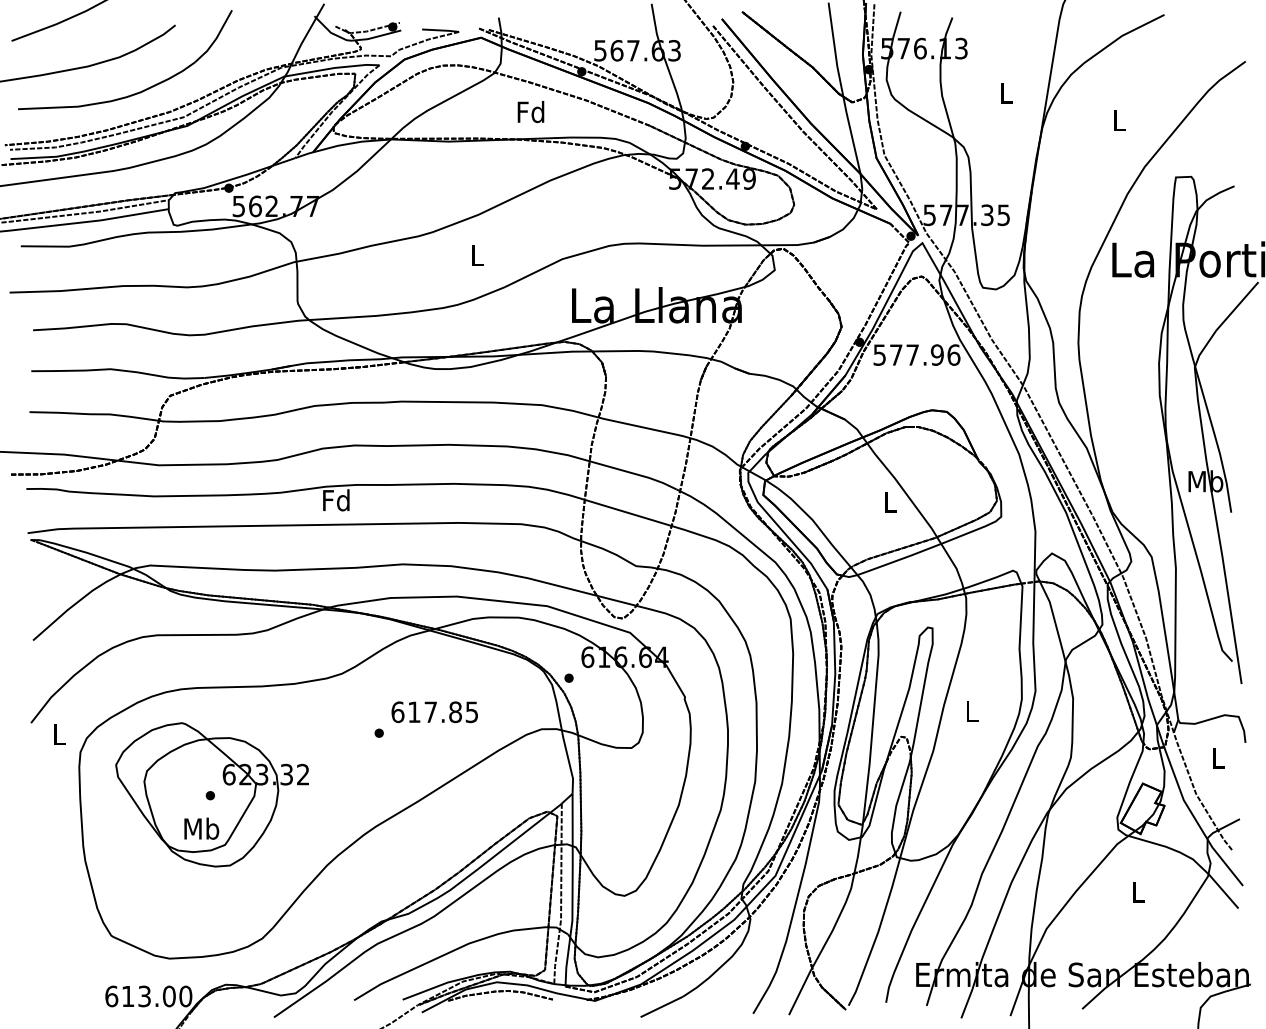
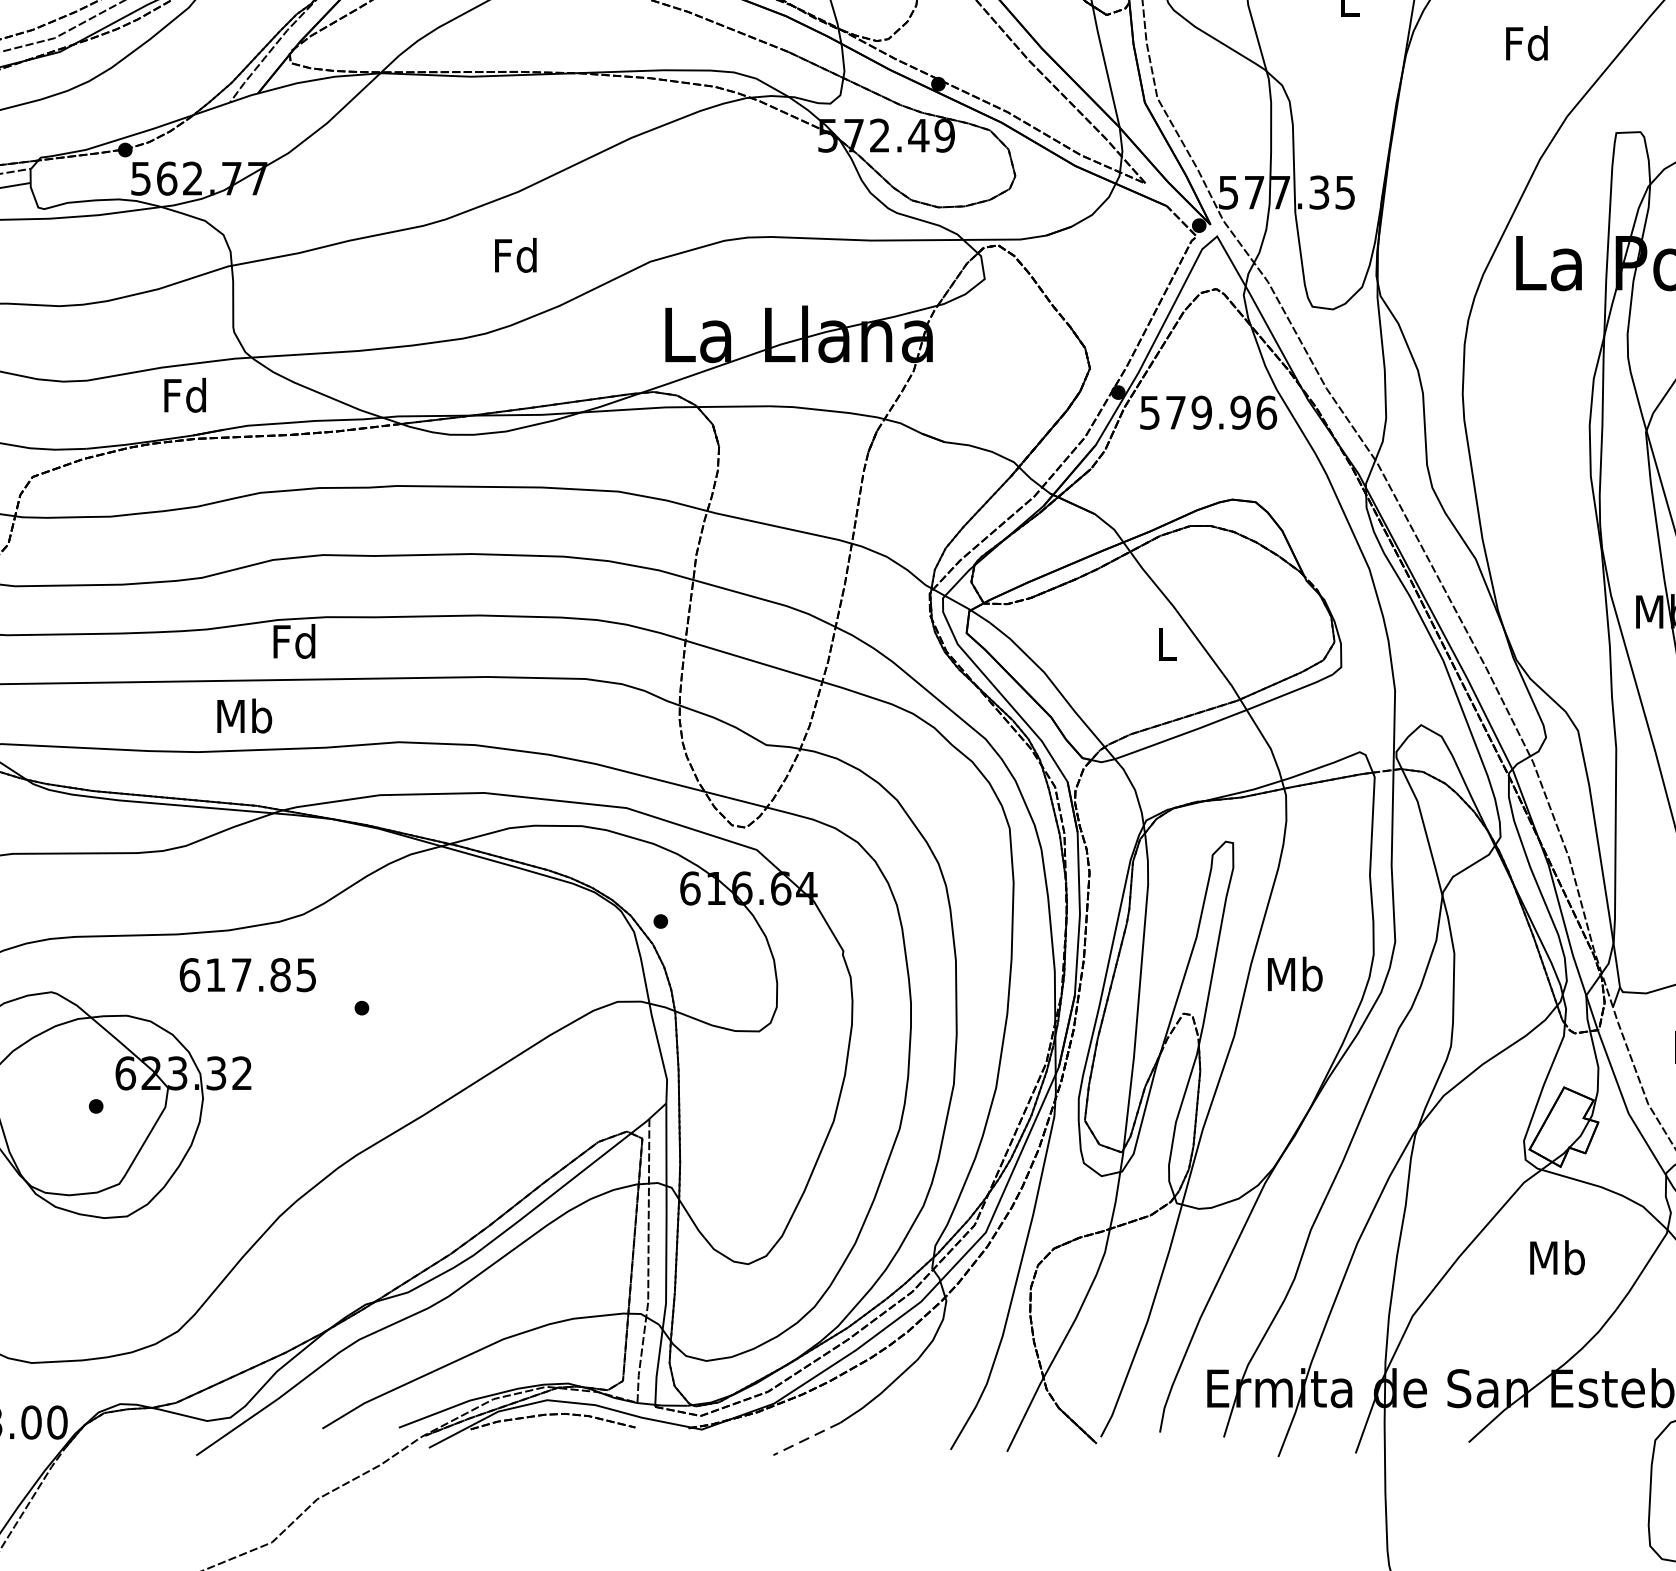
text: (530, 112) -> (184, 396), moved
text: (1119, 120) -> (1527, 43), L -> Fd
text: (476, 255) -> (515, 255), L -> Fd
text: (912, 354) -> (1201, 411), 577.96 -> 579.96
text: (971, 711) -> (1294, 973), L -> Mb
text: (434, 712) -> (247, 975), moved
text: (201, 828) -> (244, 715), moved
text: (1138, 891) -> (1557, 1257), L -> Mb
line: (661, 1006) -> (806, 1438), solid -> dashed

